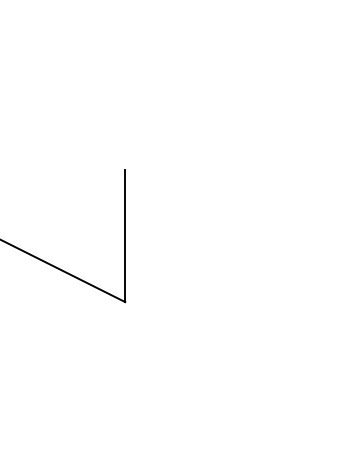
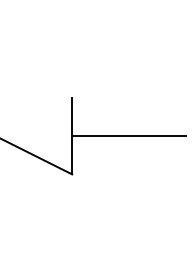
line: (224, 236) -> (129, 136), added

